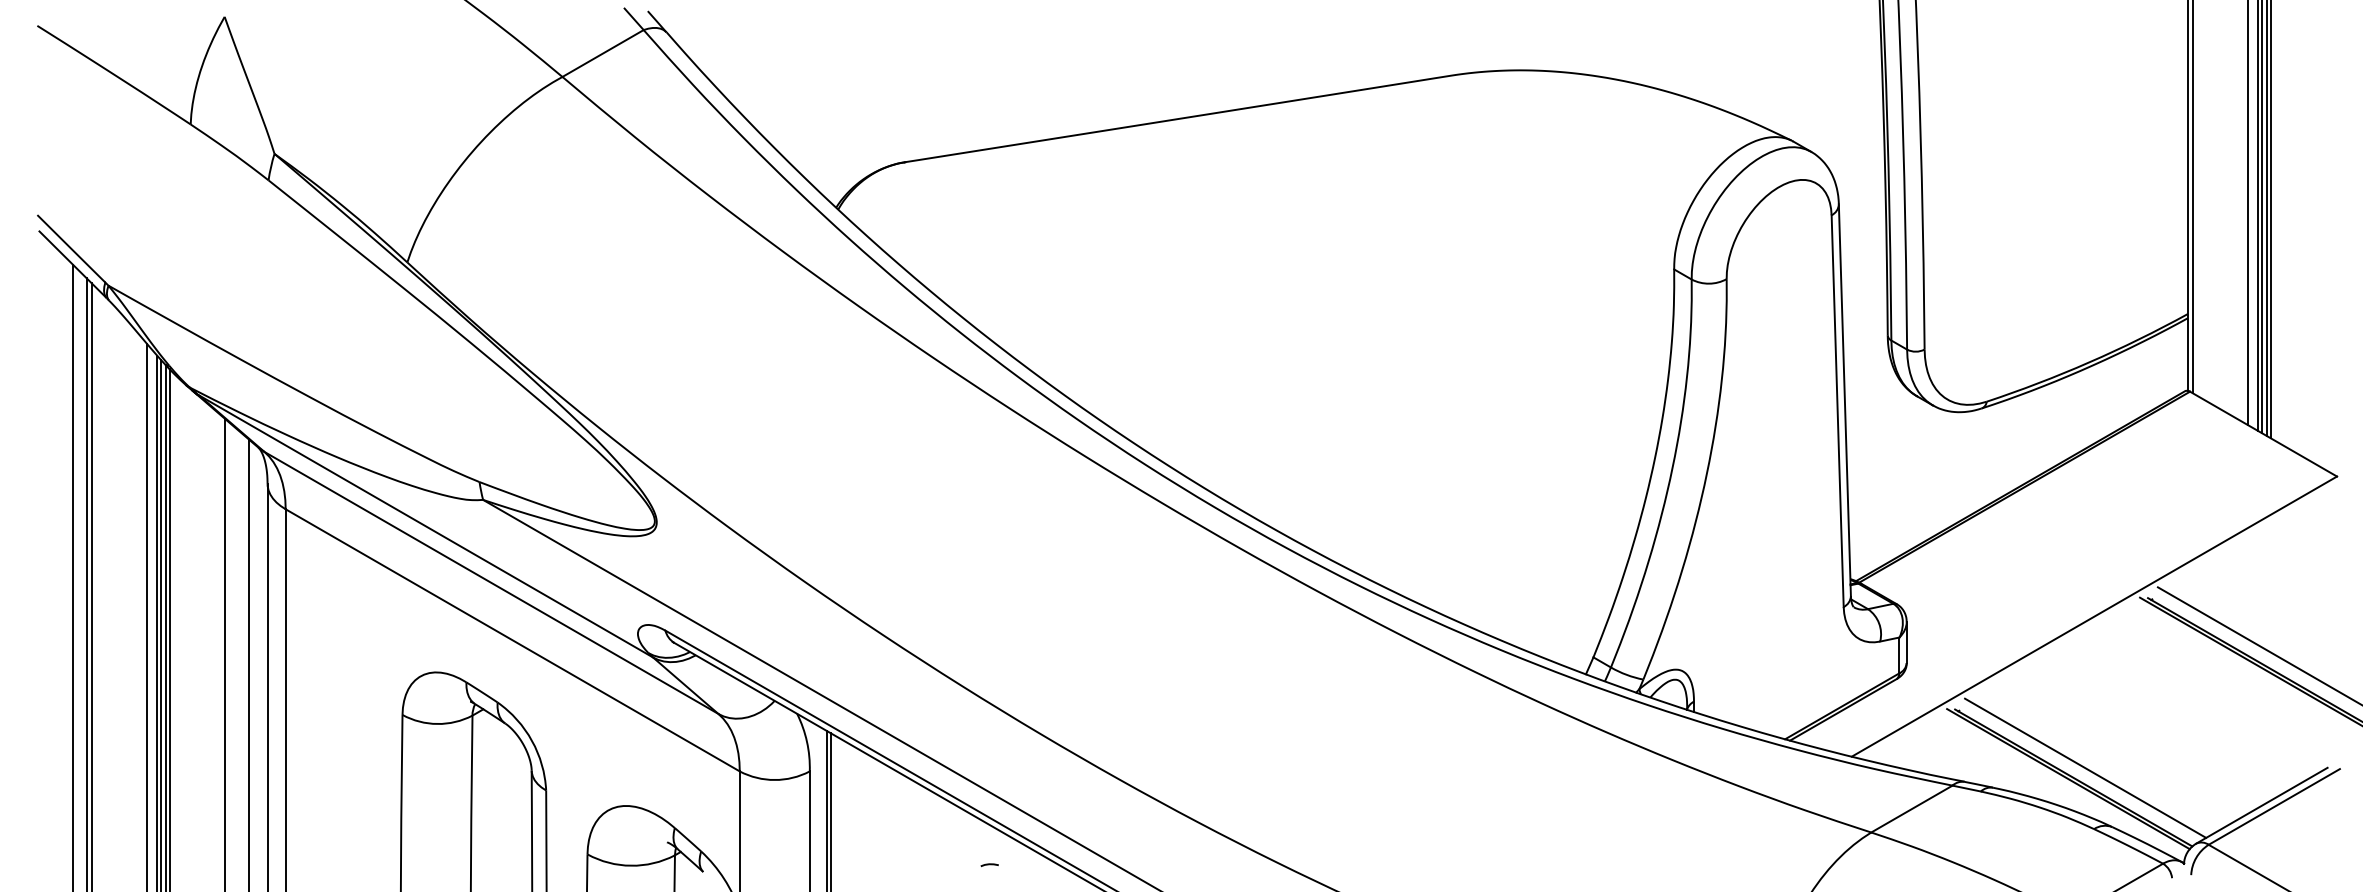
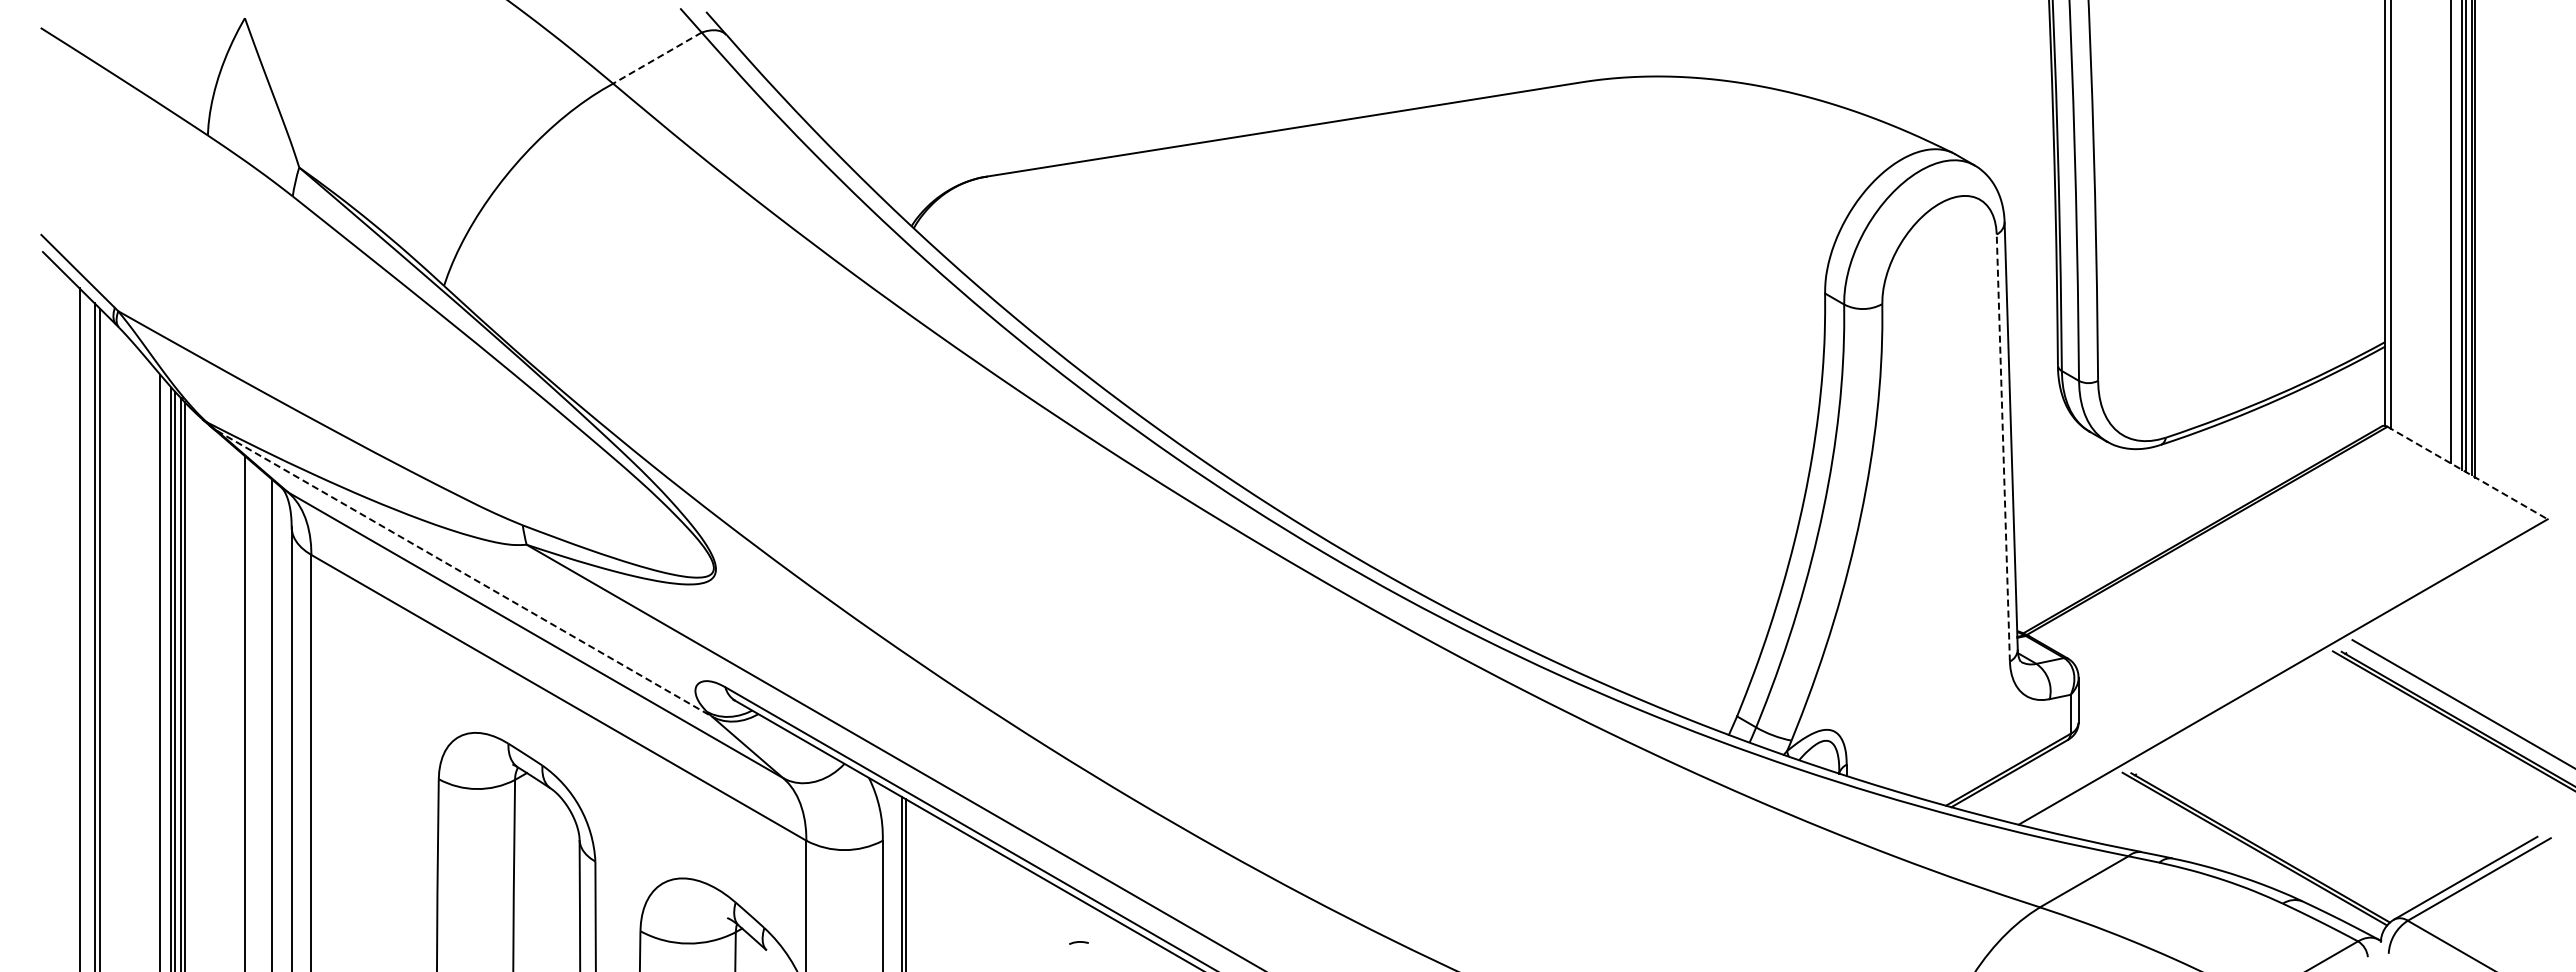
line: (603, 53) -> (657, 58), solid -> dashed
line: (1837, 411) -> (2003, 448), solid -> dashed
line: (2263, 434) -> (2467, 473), solid -> dashed
line: (426, 526) -> (464, 573), solid -> dashed
line: (2085, 768) -> (2273, 837), removed

